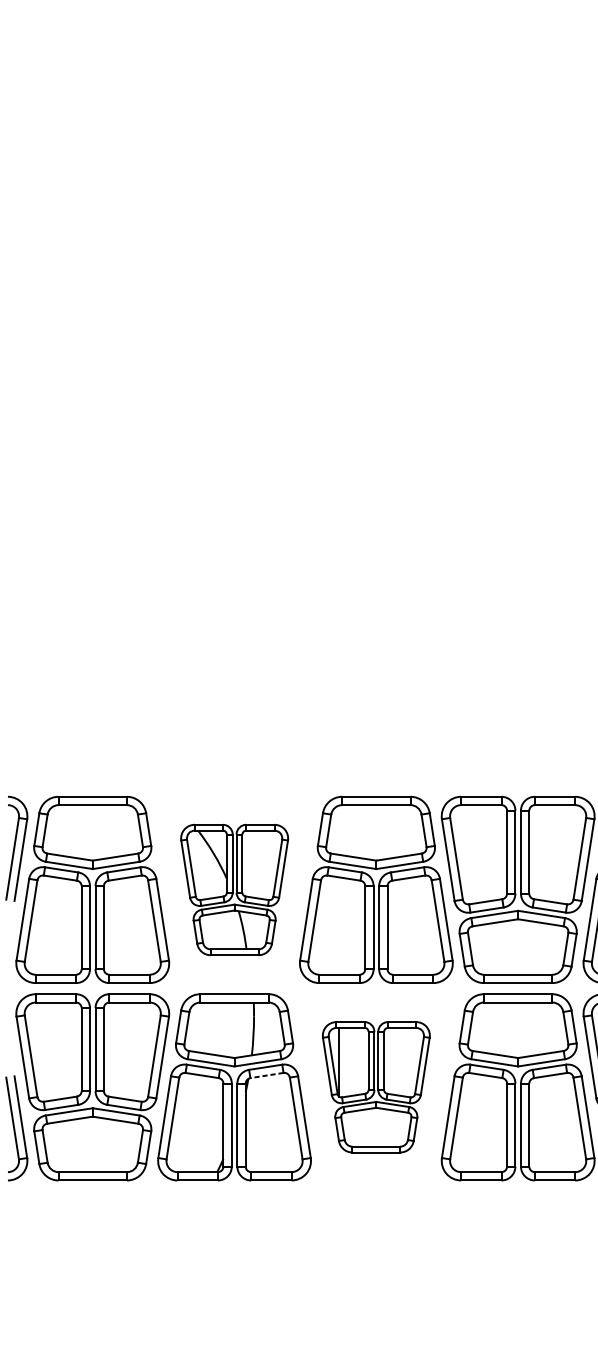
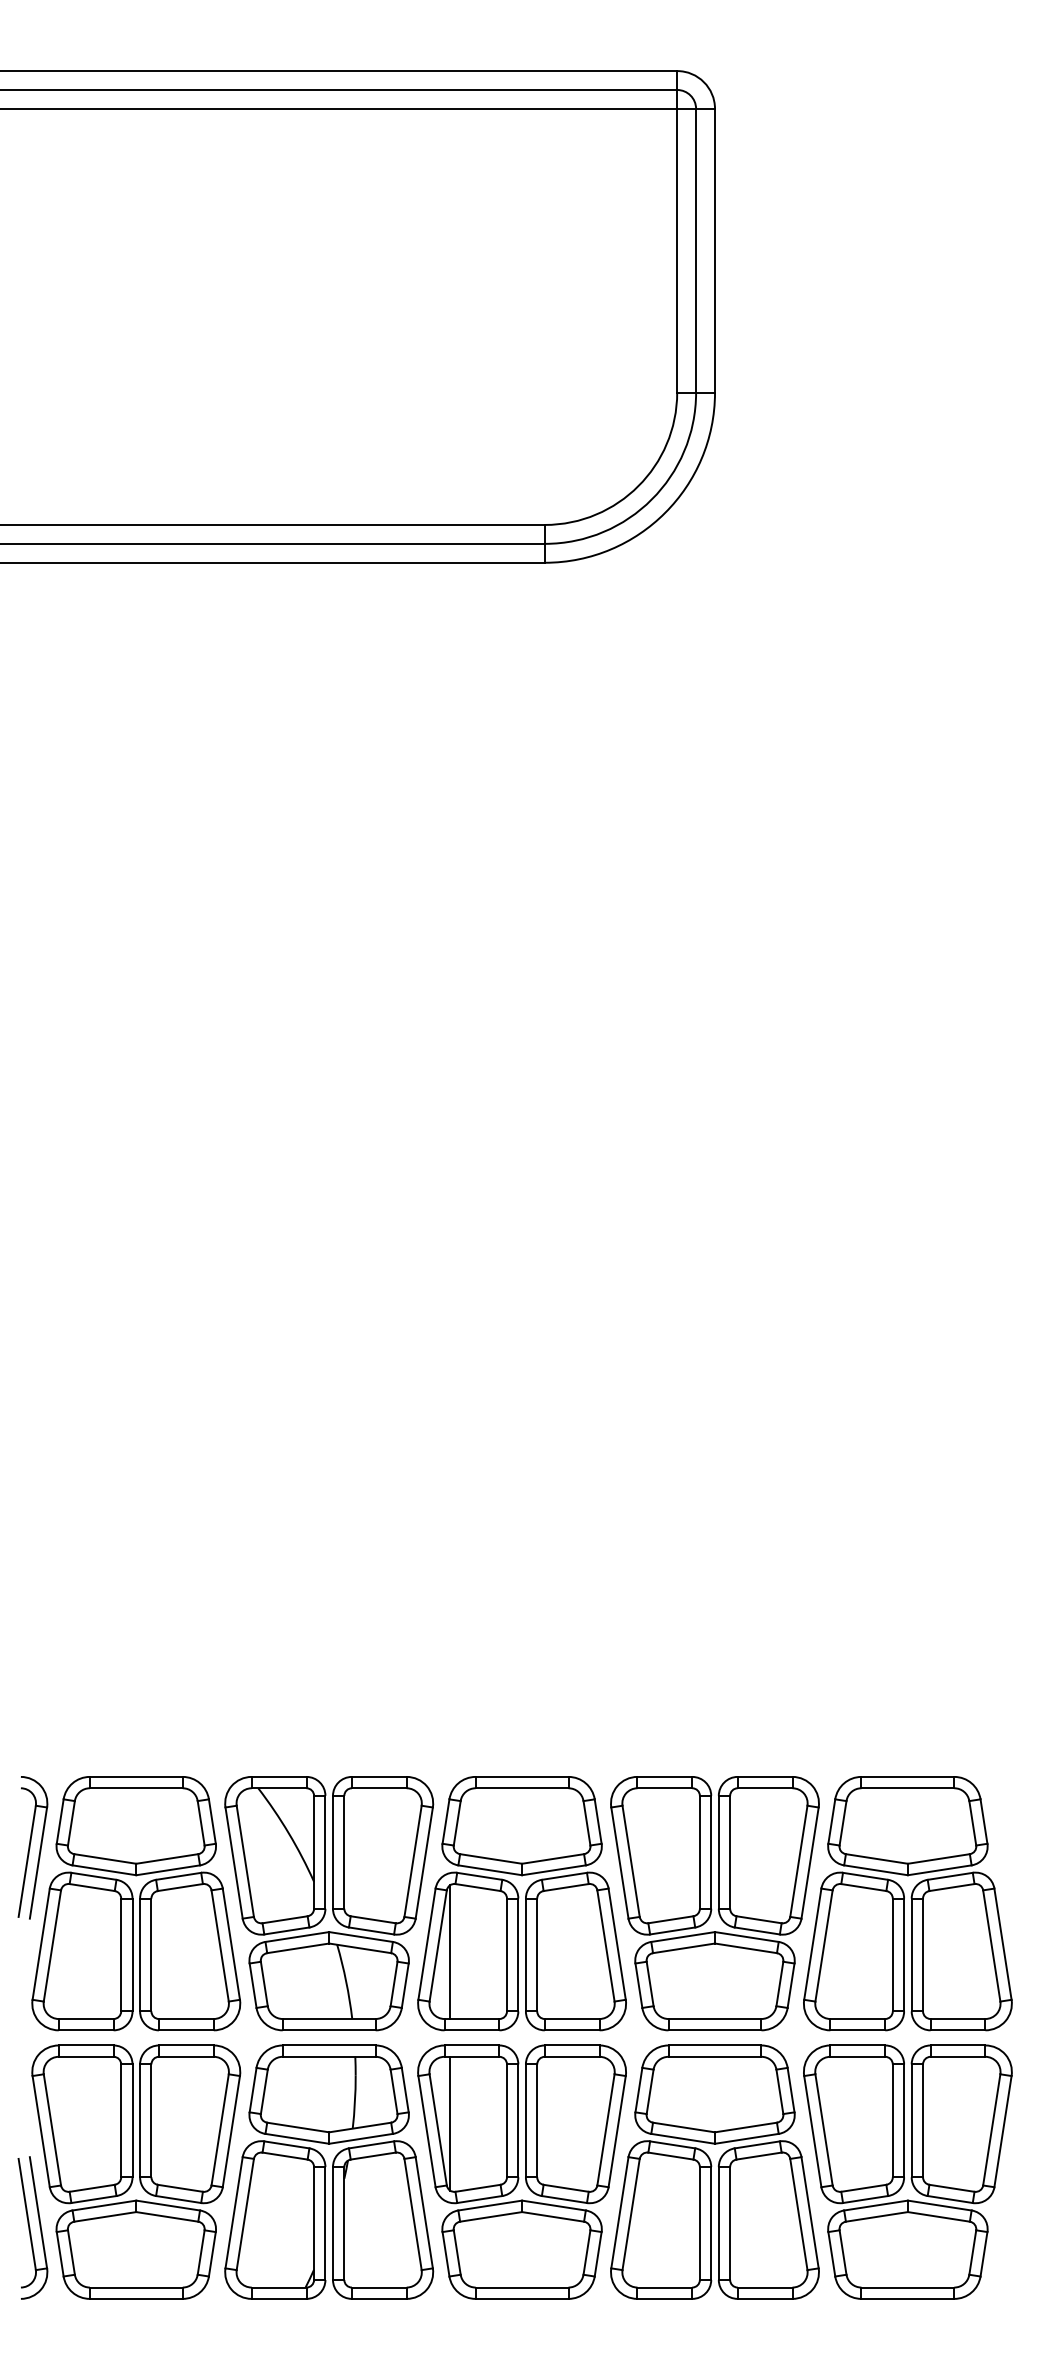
part: (234, 889) -> (329, 1903), size x1.43
line: (323, 925) -> (450, 1952), added
line: (267, 1075) -> (373, 2156), dashed -> solid
part: (375, 1086) -> (521, 2171), size x1.43

